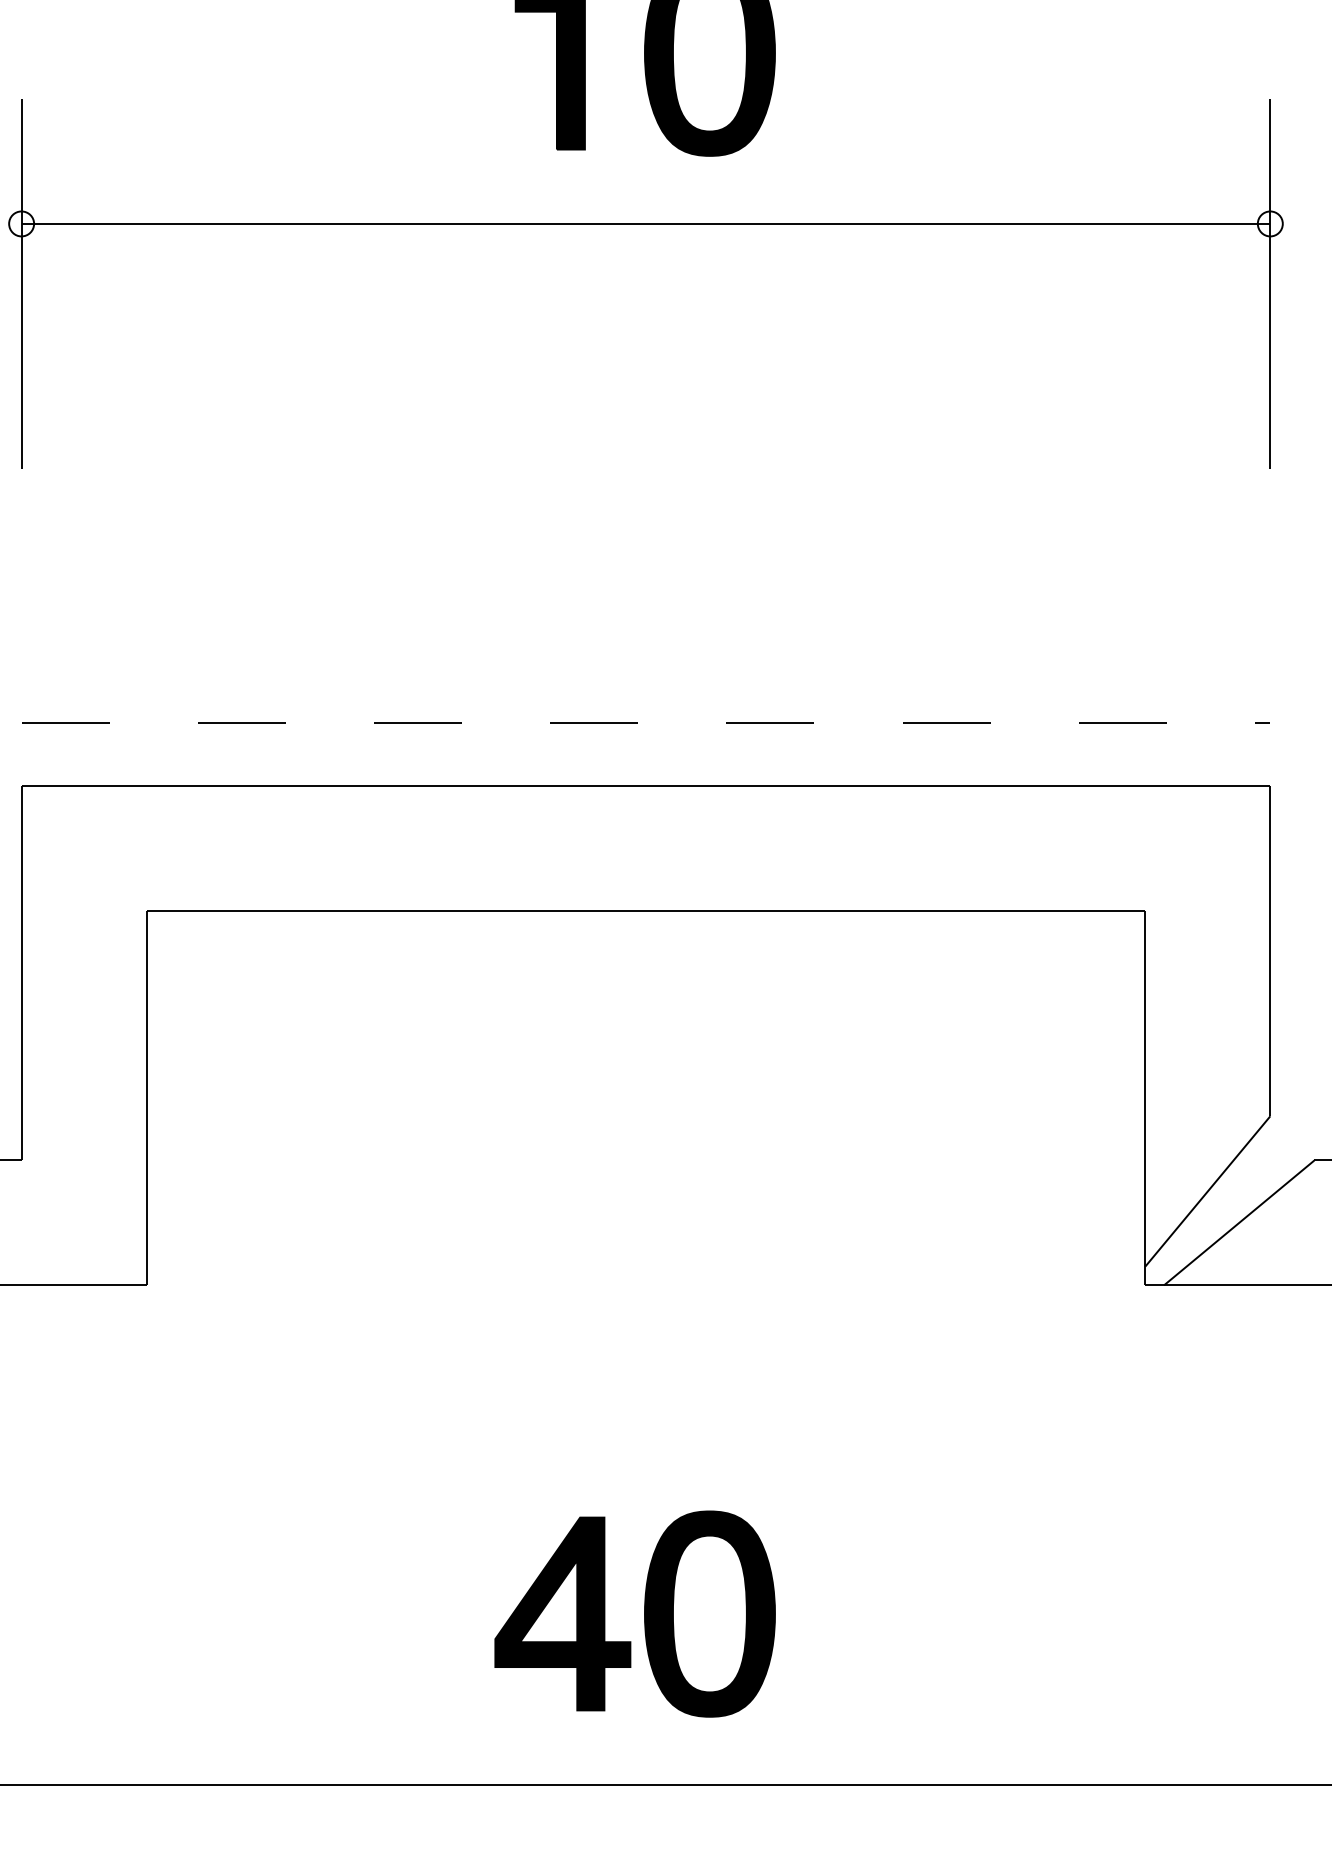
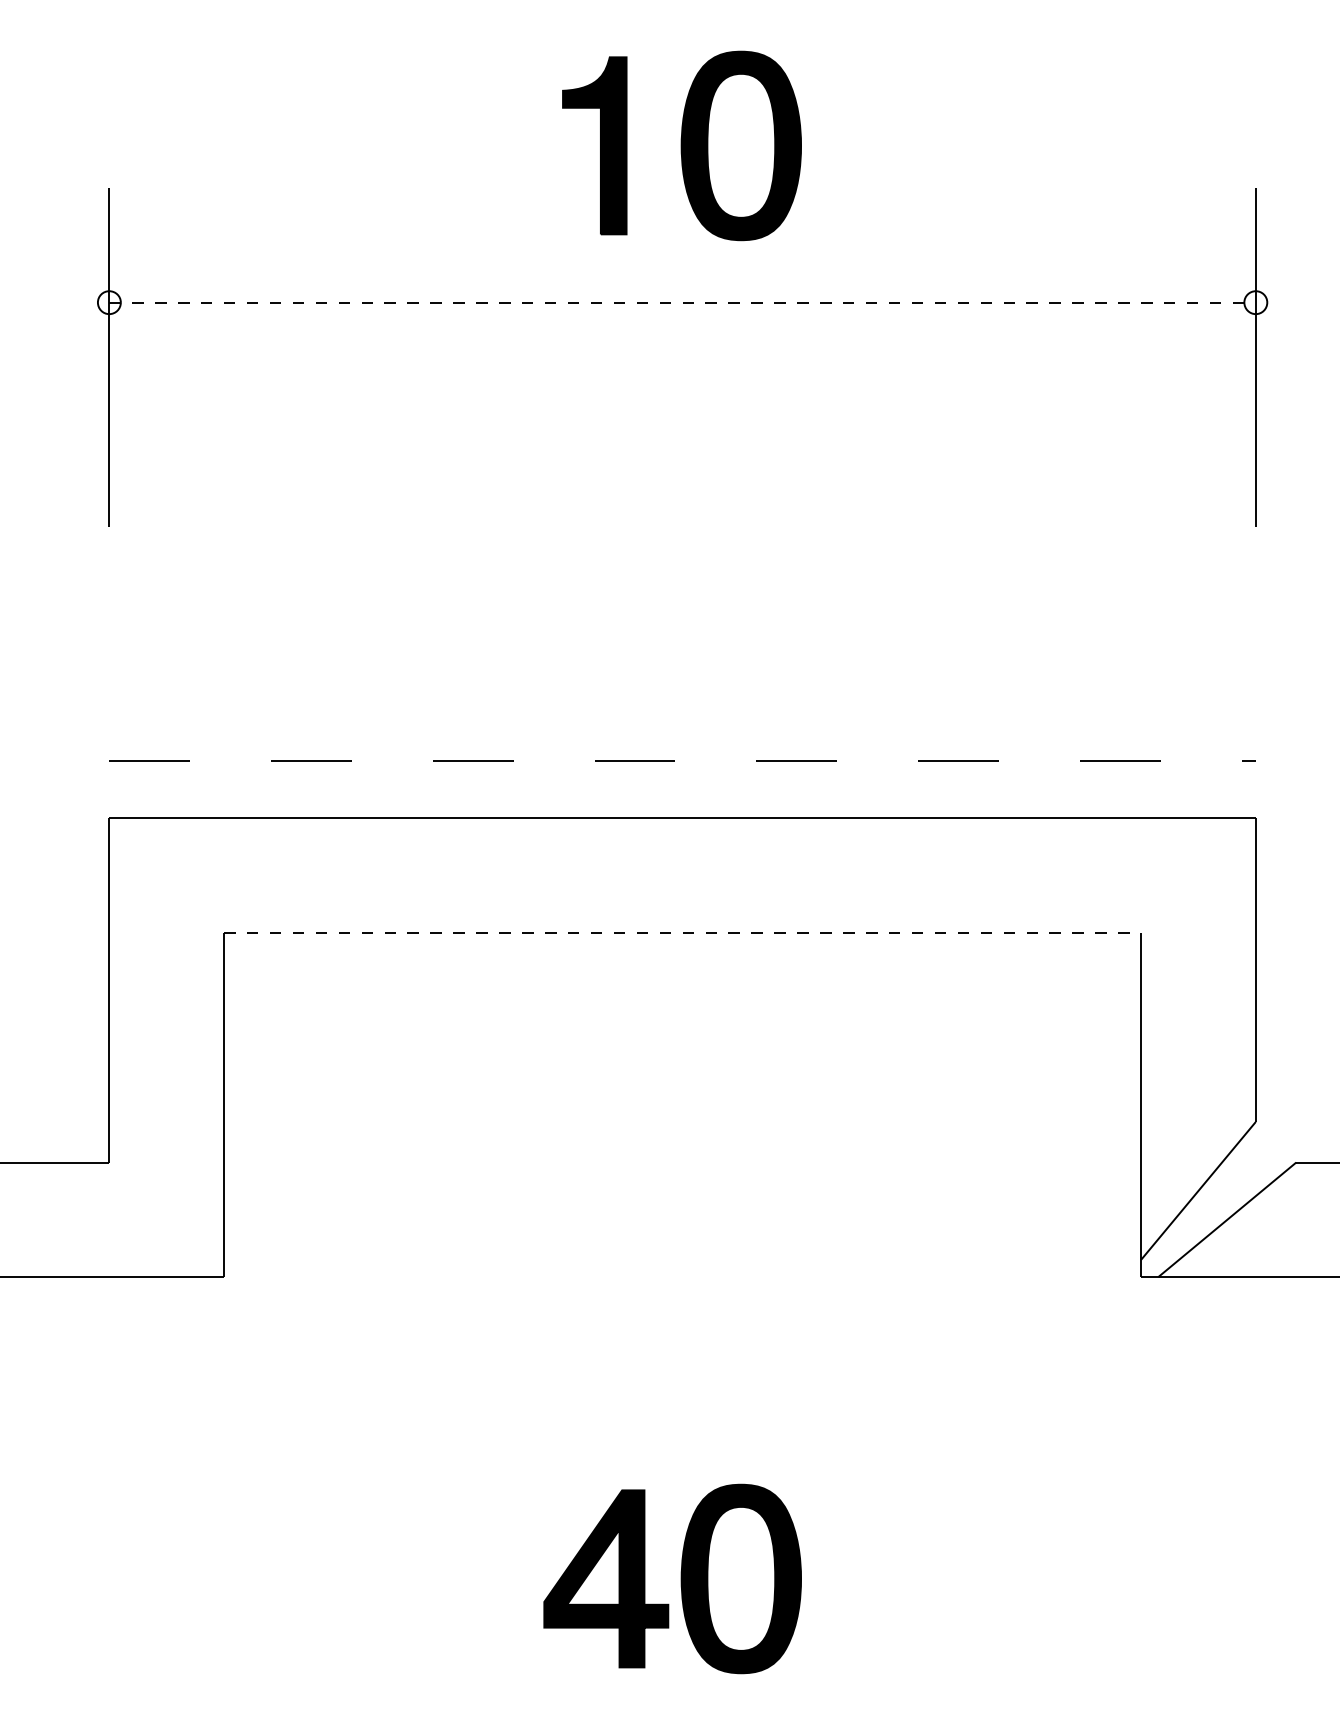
line: (646, 223) -> (683, 302), solid -> dashed
line: (645, 911) -> (682, 933), solid -> dashed

